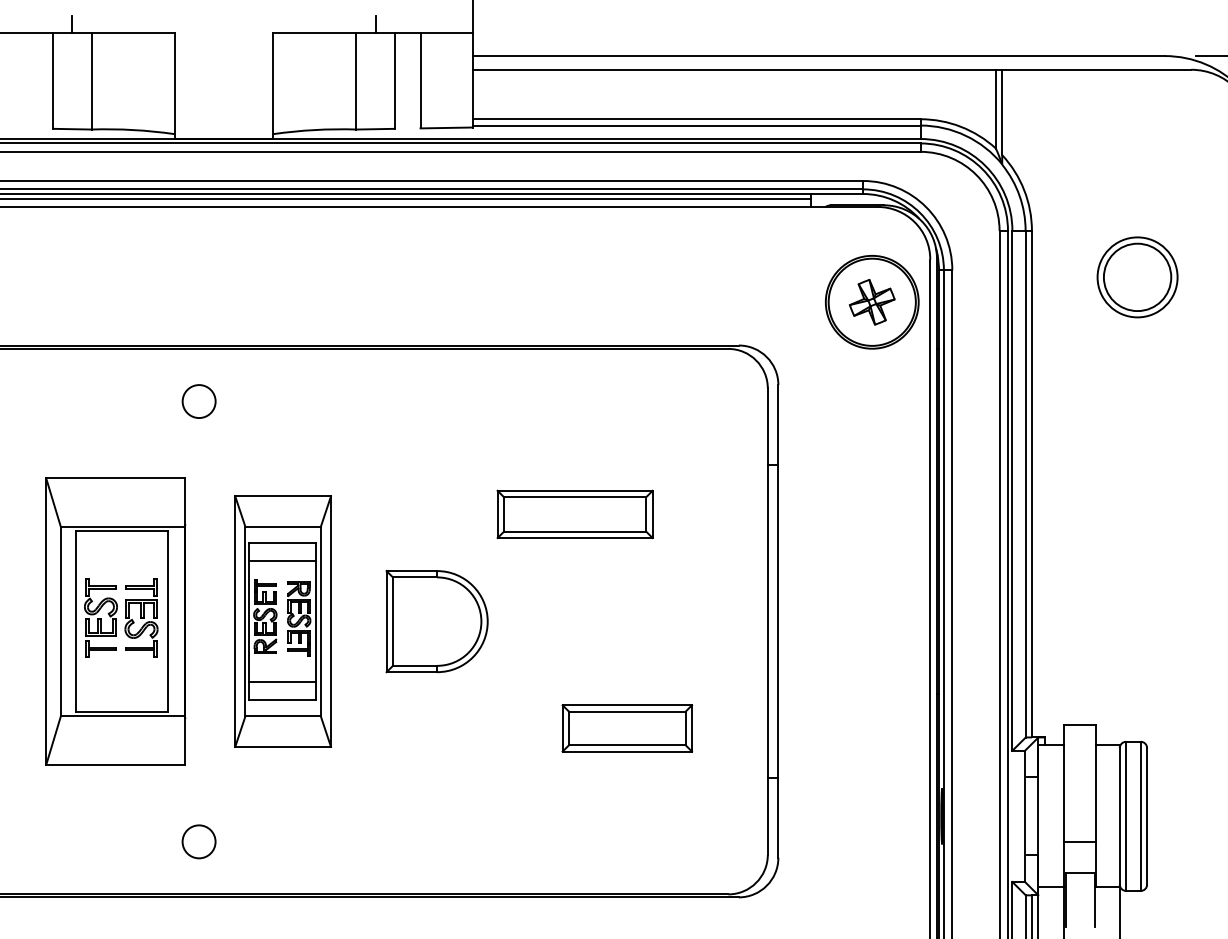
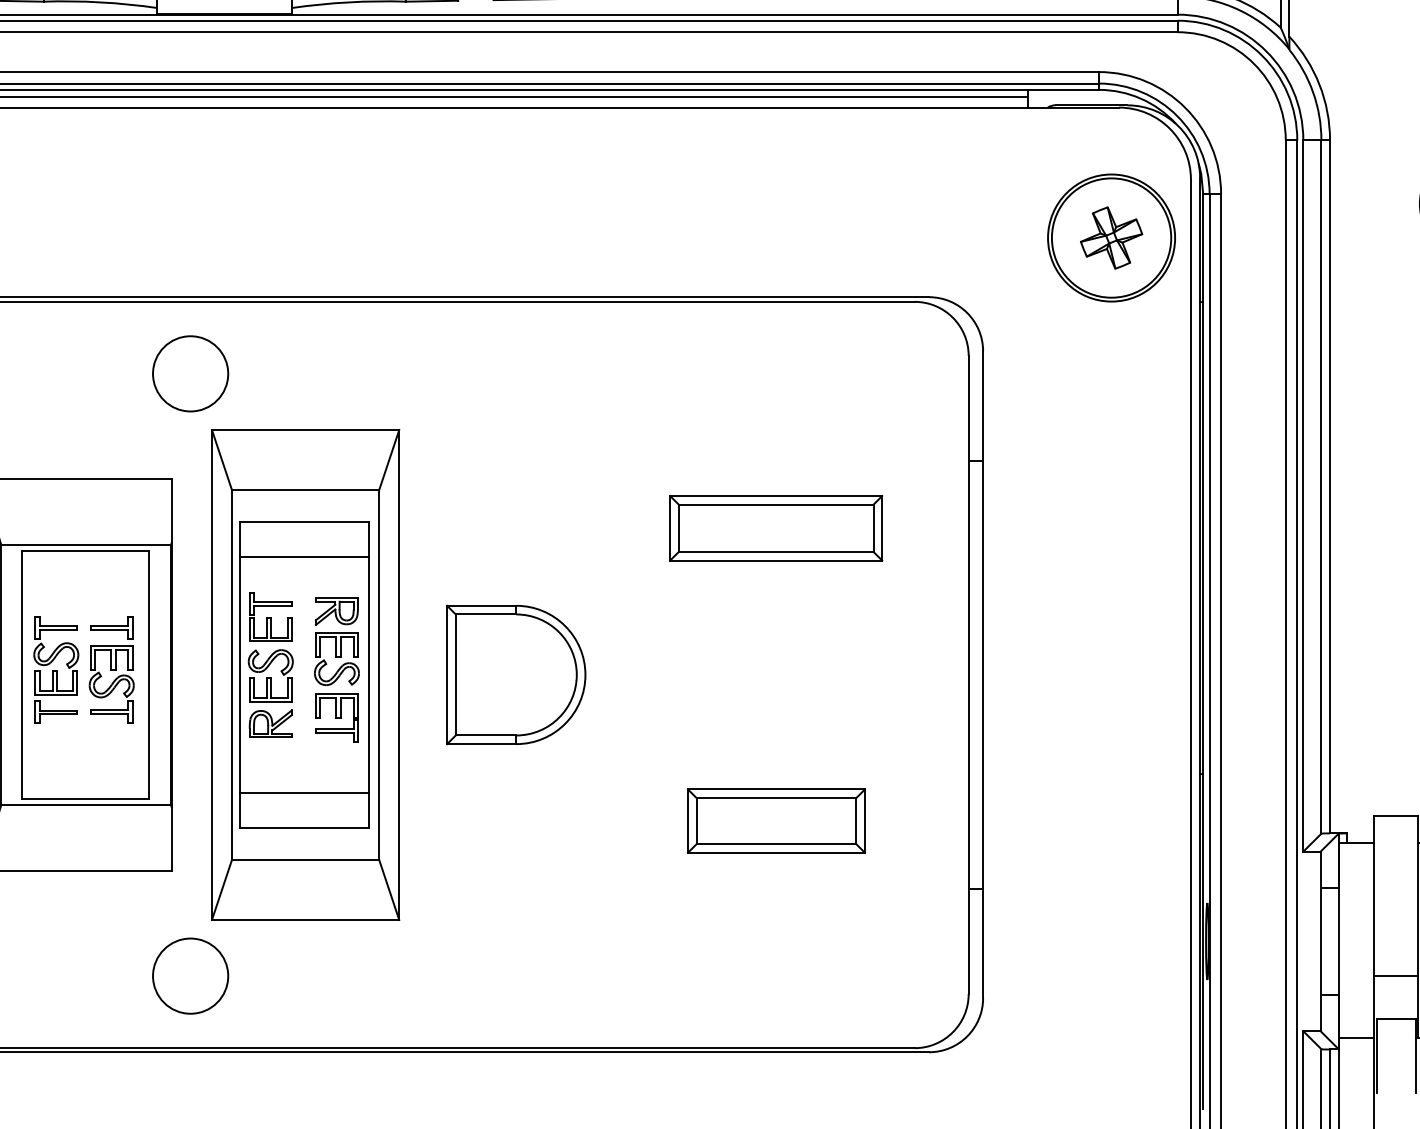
circle: (198, 401) -> (189, 373), size x1.67
part: (574, 514) -> (775, 528), moved
part: (282, 621) -> (304, 674), size x1.43
circle: (198, 841) -> (189, 975), size x1.67

